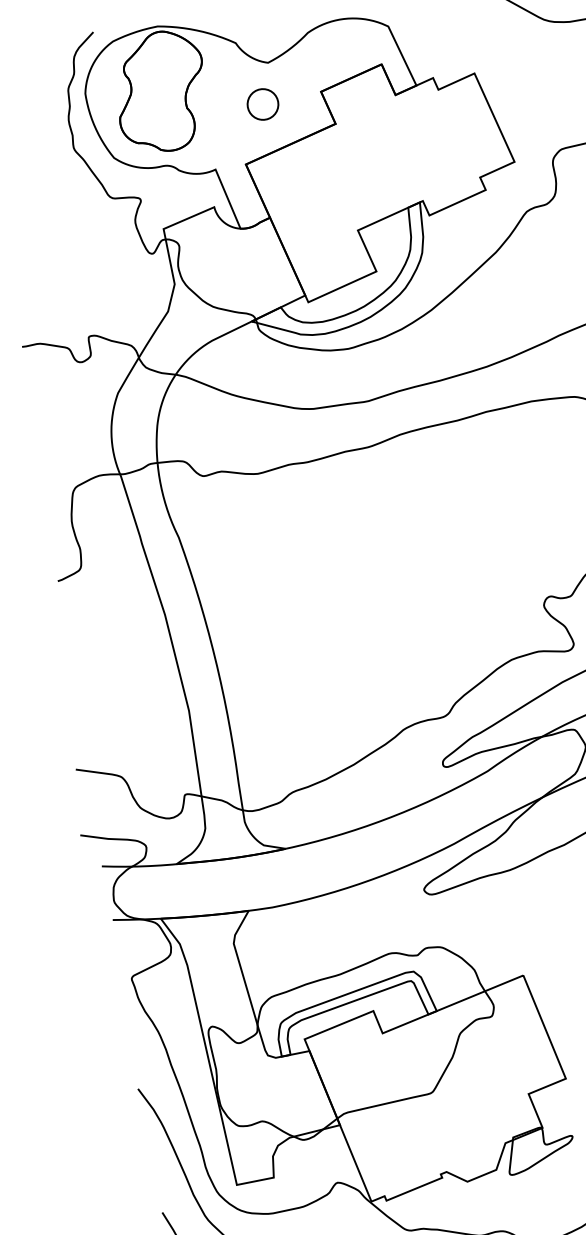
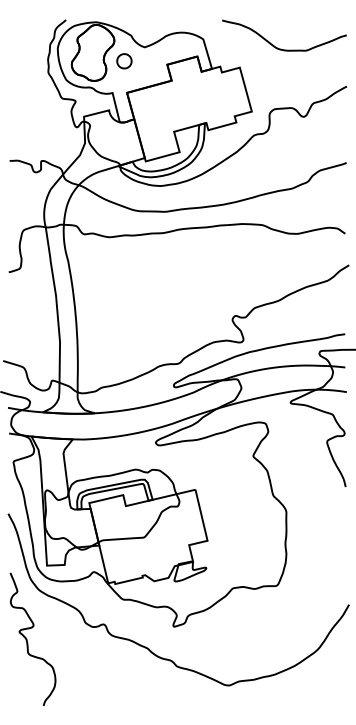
part: (263, 104) -> (124, 61), moved

